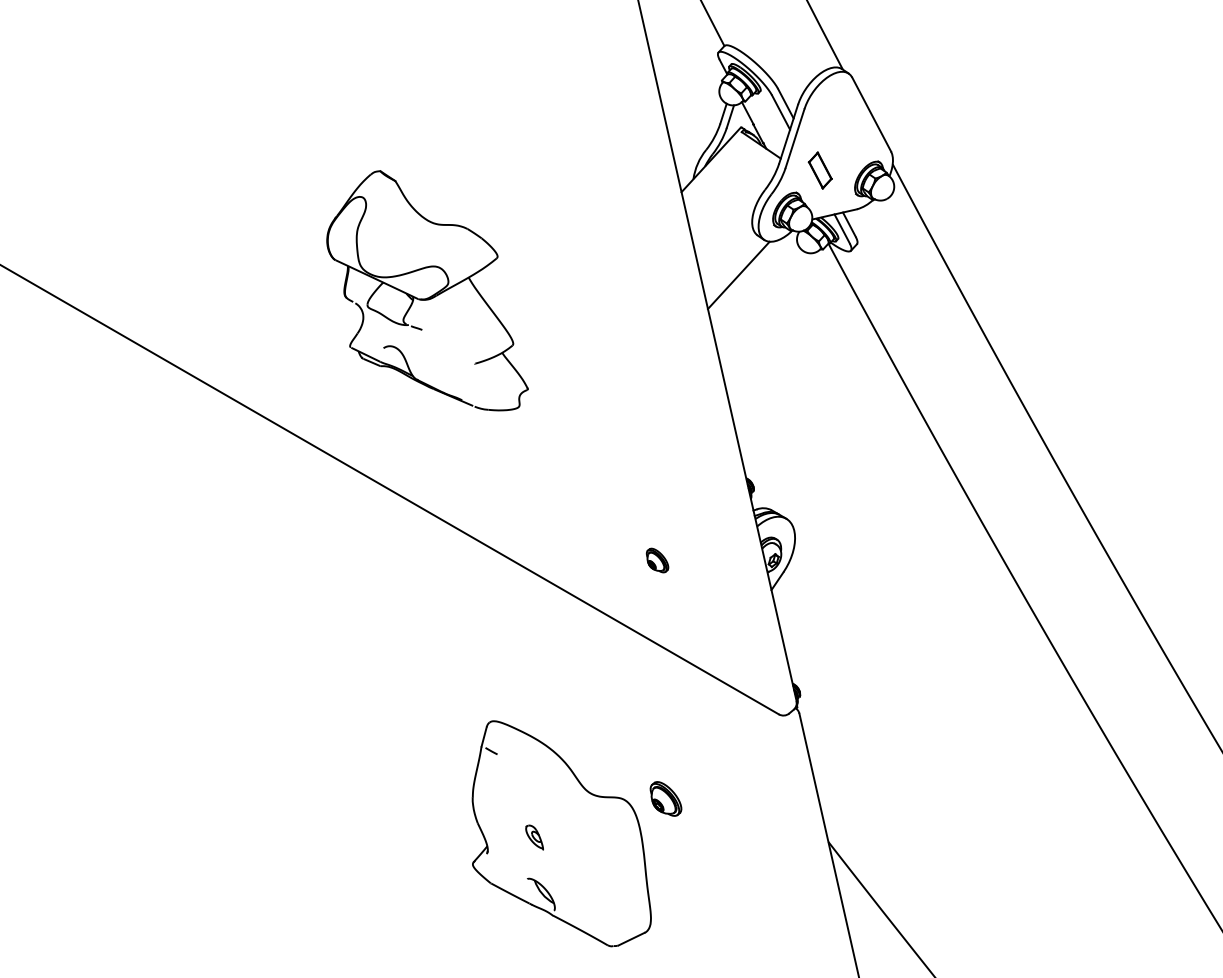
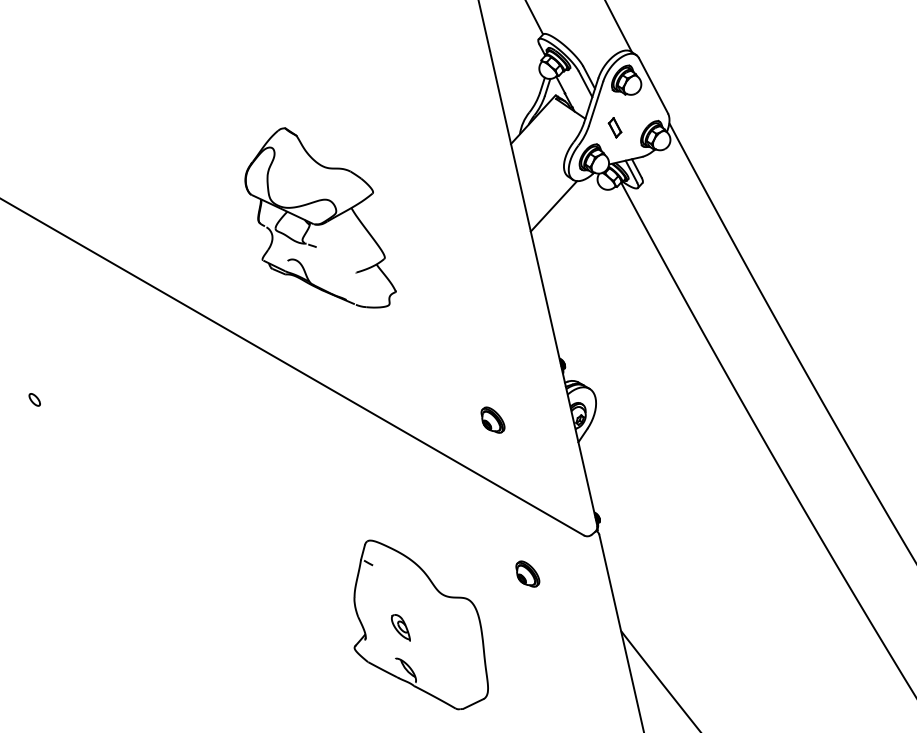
part: (835, 106) -> (626, 79), added
part: (820, 170) -> (615, 127), size x0.71
part: (46, 533) -> (34, 399), added
part: (657, 560) -> (492, 420), size x1.43
part: (665, 798) -> (527, 573), moved
part: (534, 837) -> (400, 627), size x1.43

